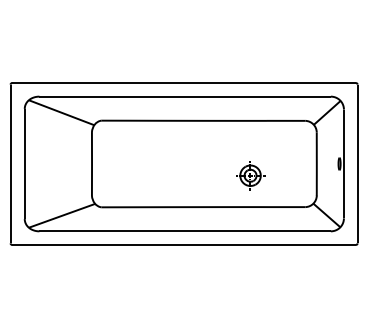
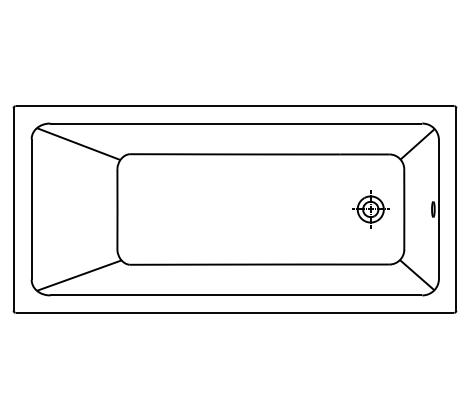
part: (250, 175) -> (370, 209), moved

